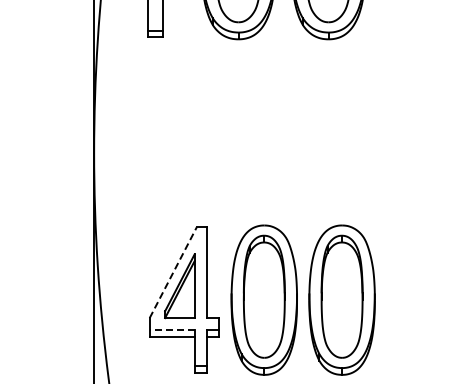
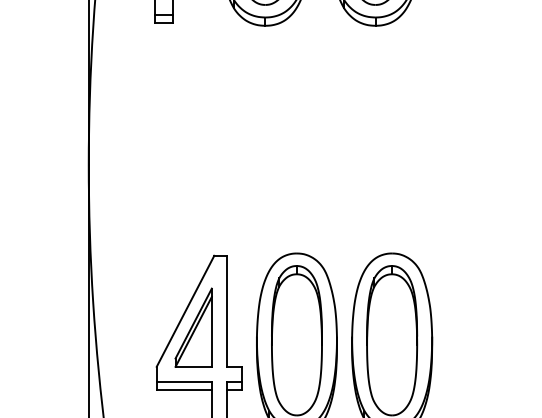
line: (173, 272) -> (185, 311), dashed -> solid
line: (172, 330) -> (184, 381), dashed -> solid

